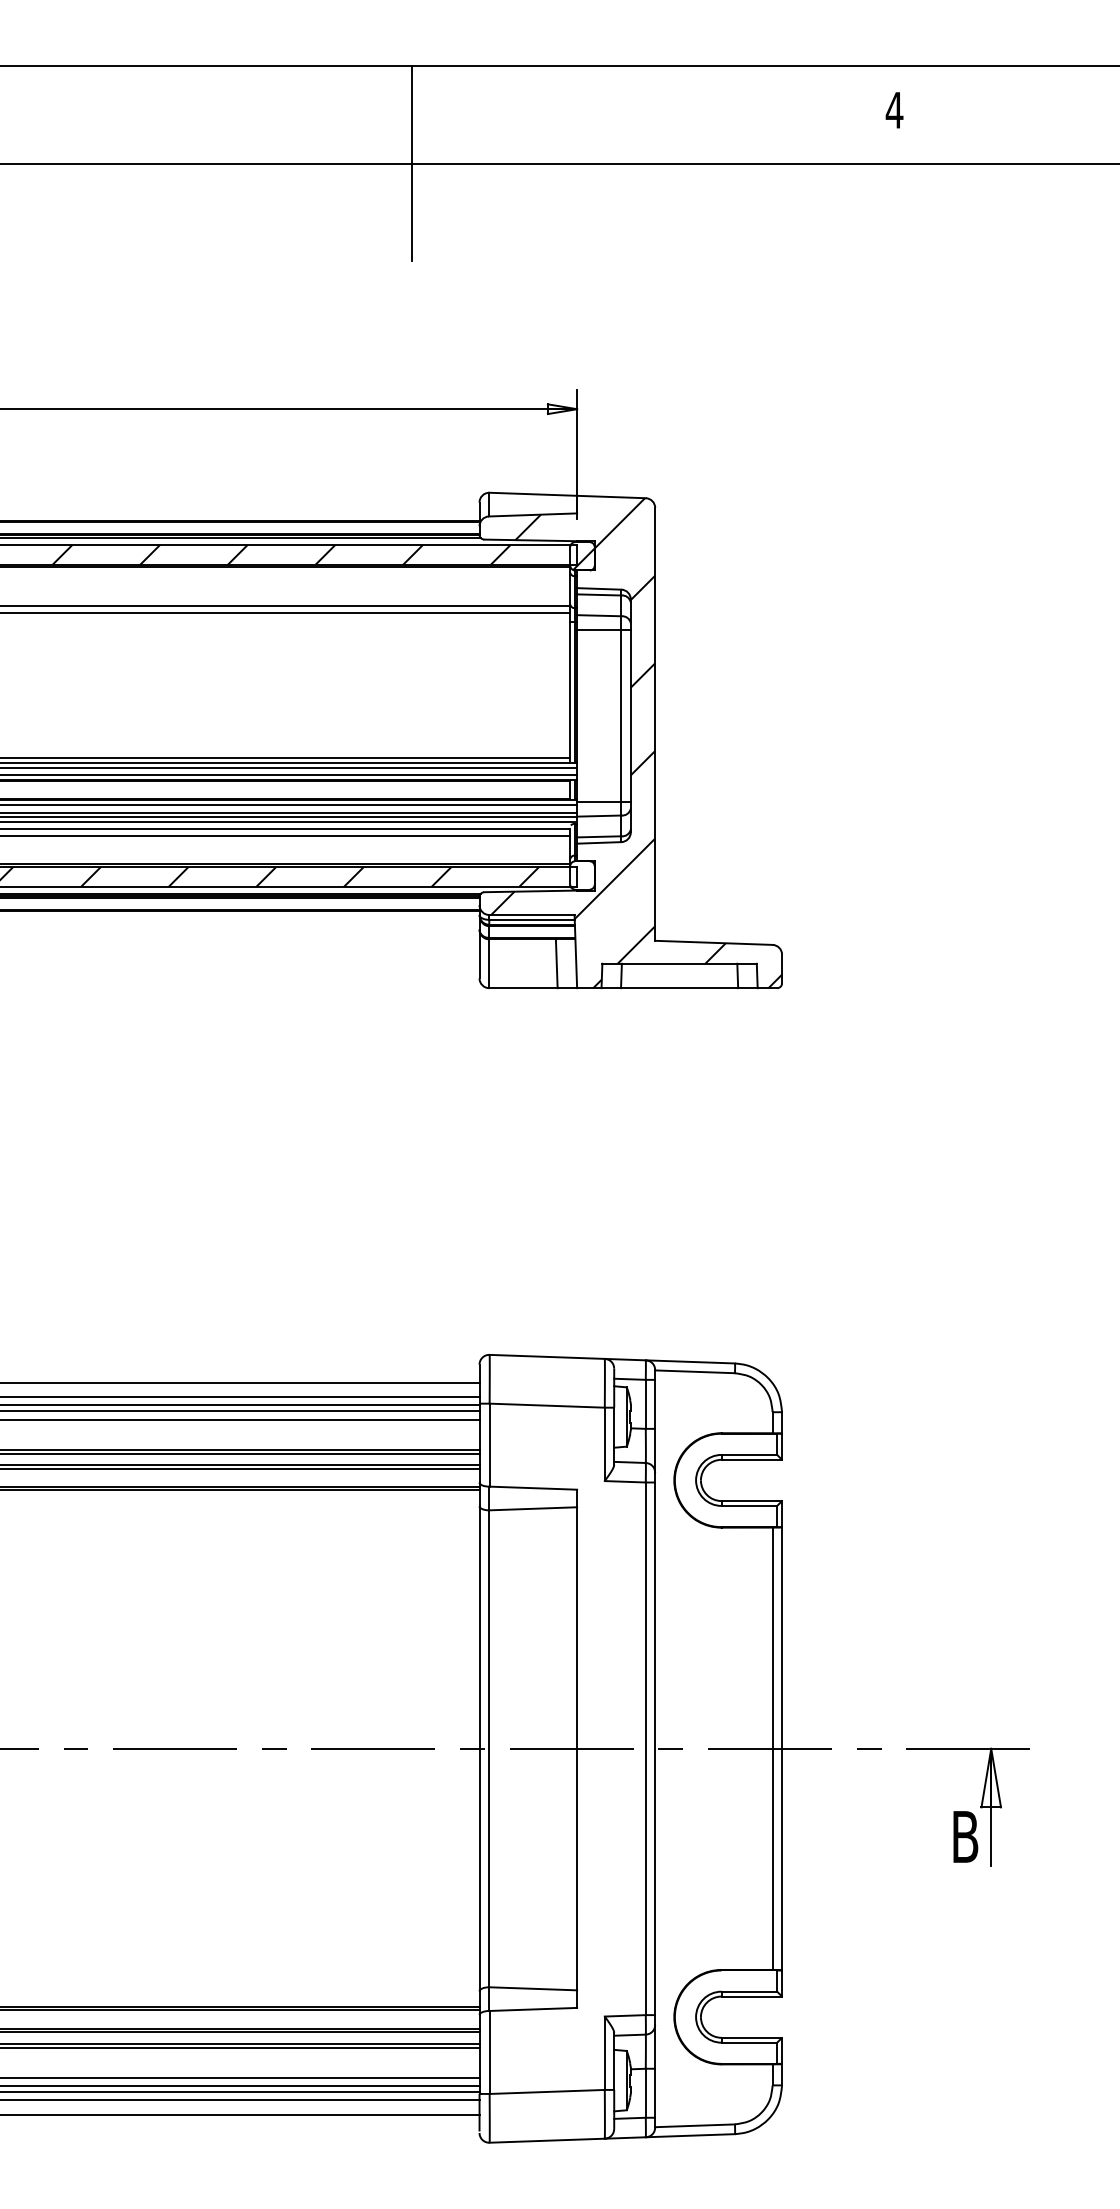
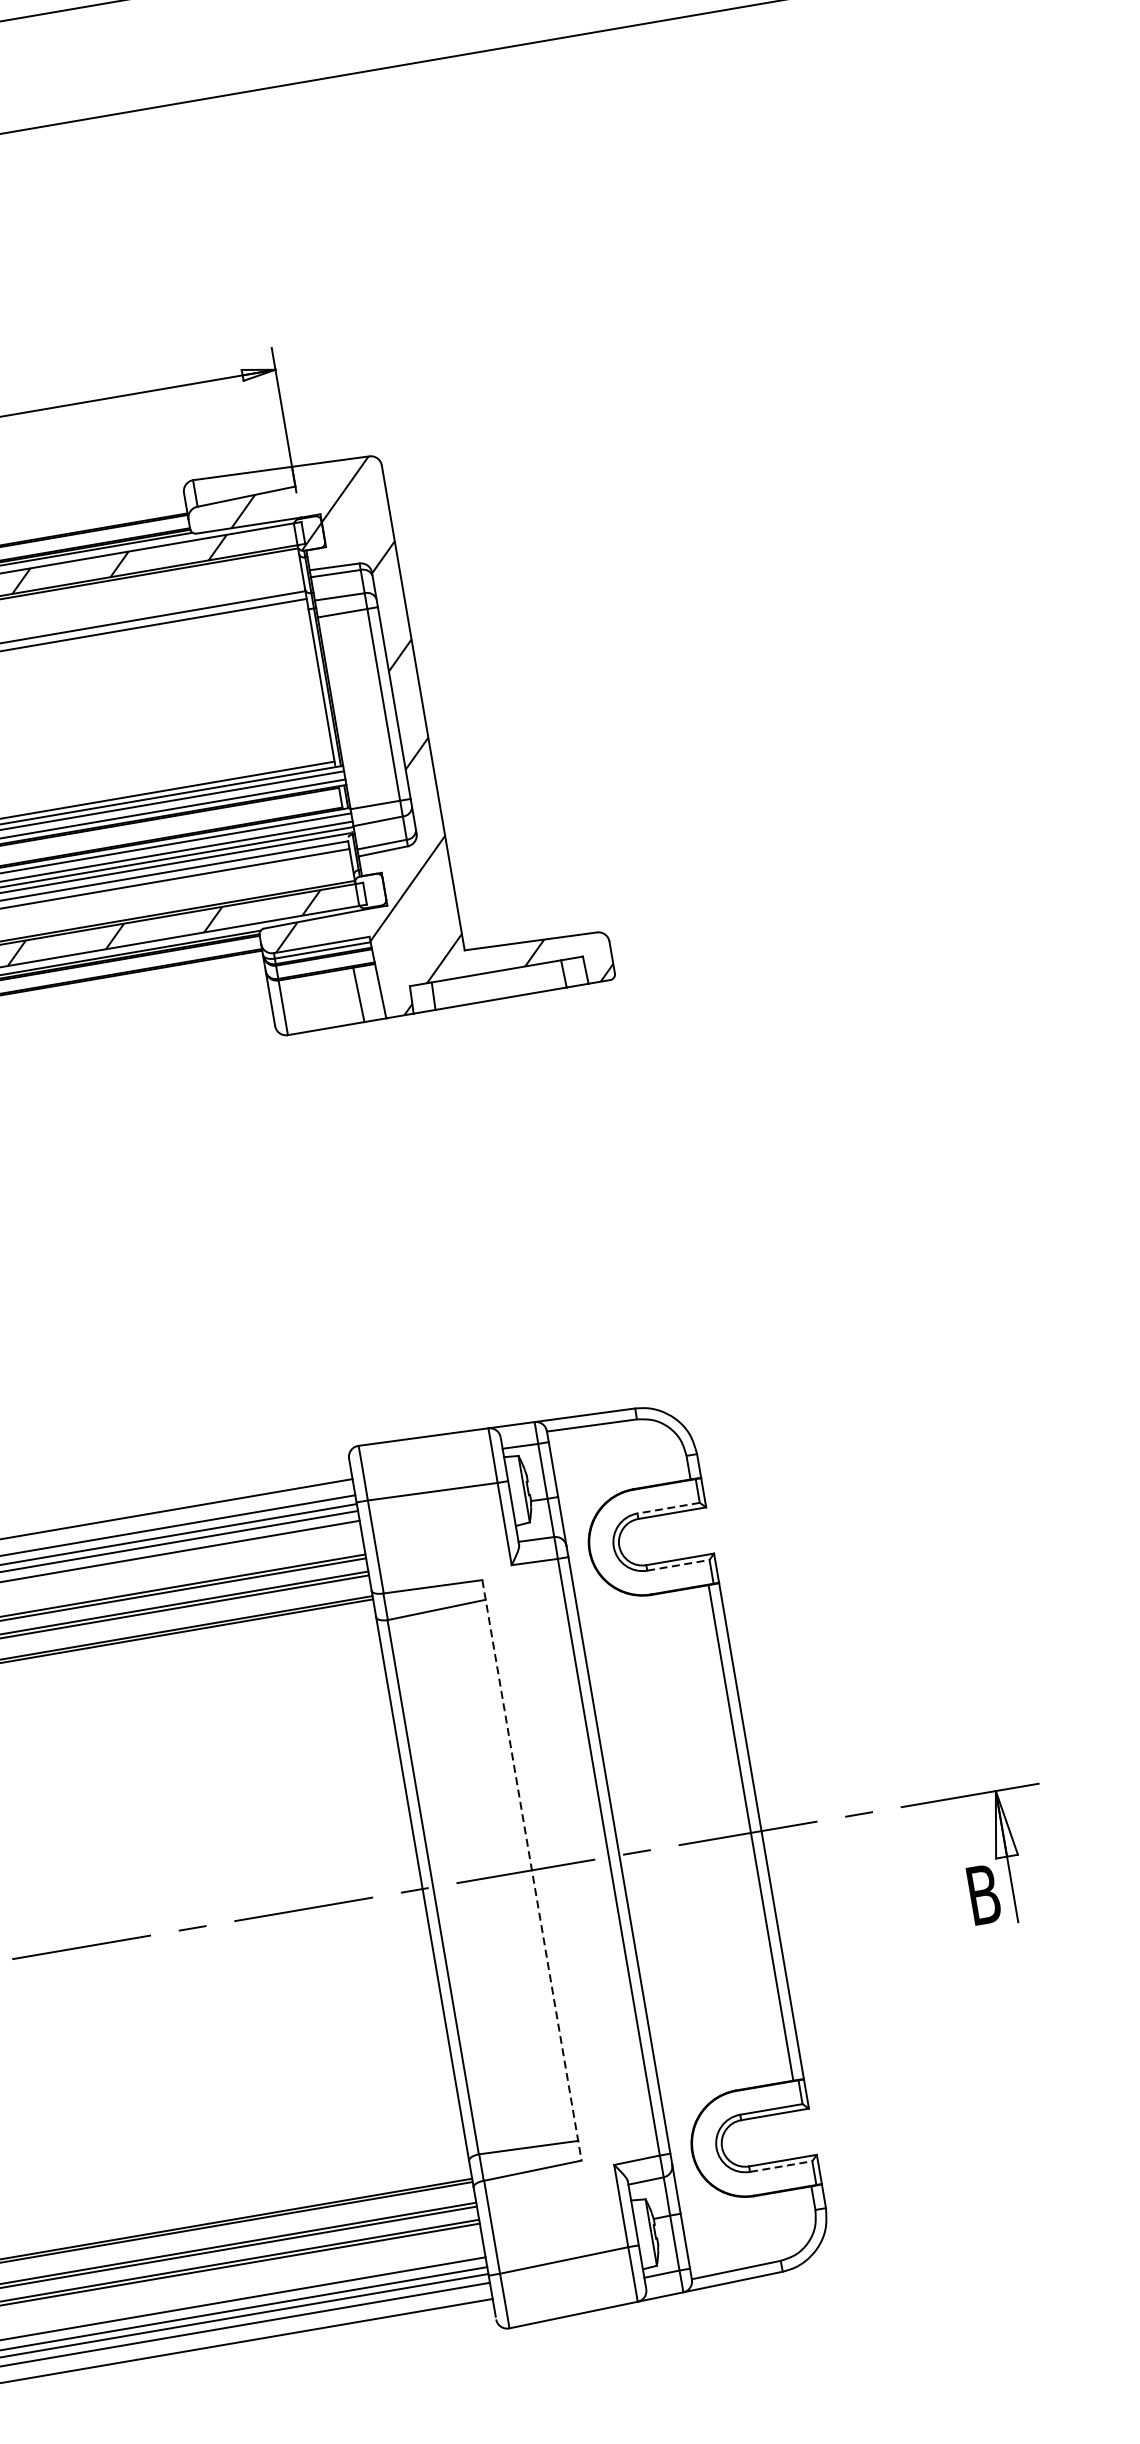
line: (412, 163) -> (44, 126), removed
line: (749, 1454) -> (668, 1507), solid -> dashed
line: (749, 1505) -> (678, 1564), solid -> dashed
line: (577, 1749) -> (532, 1871), solid -> dashed
line: (749, 2042) -> (781, 2166), solid -> dashed

